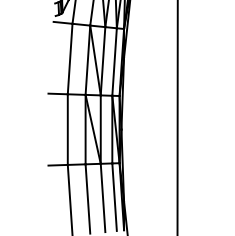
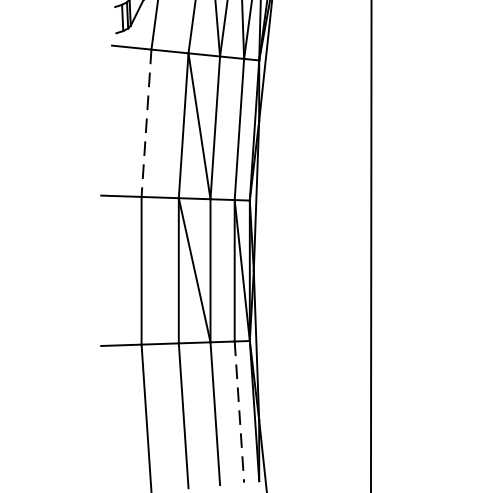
line: (70, 59) -> (147, 124), solid -> dashed
line: (114, 197) -> (239, 412), solid -> dashed

